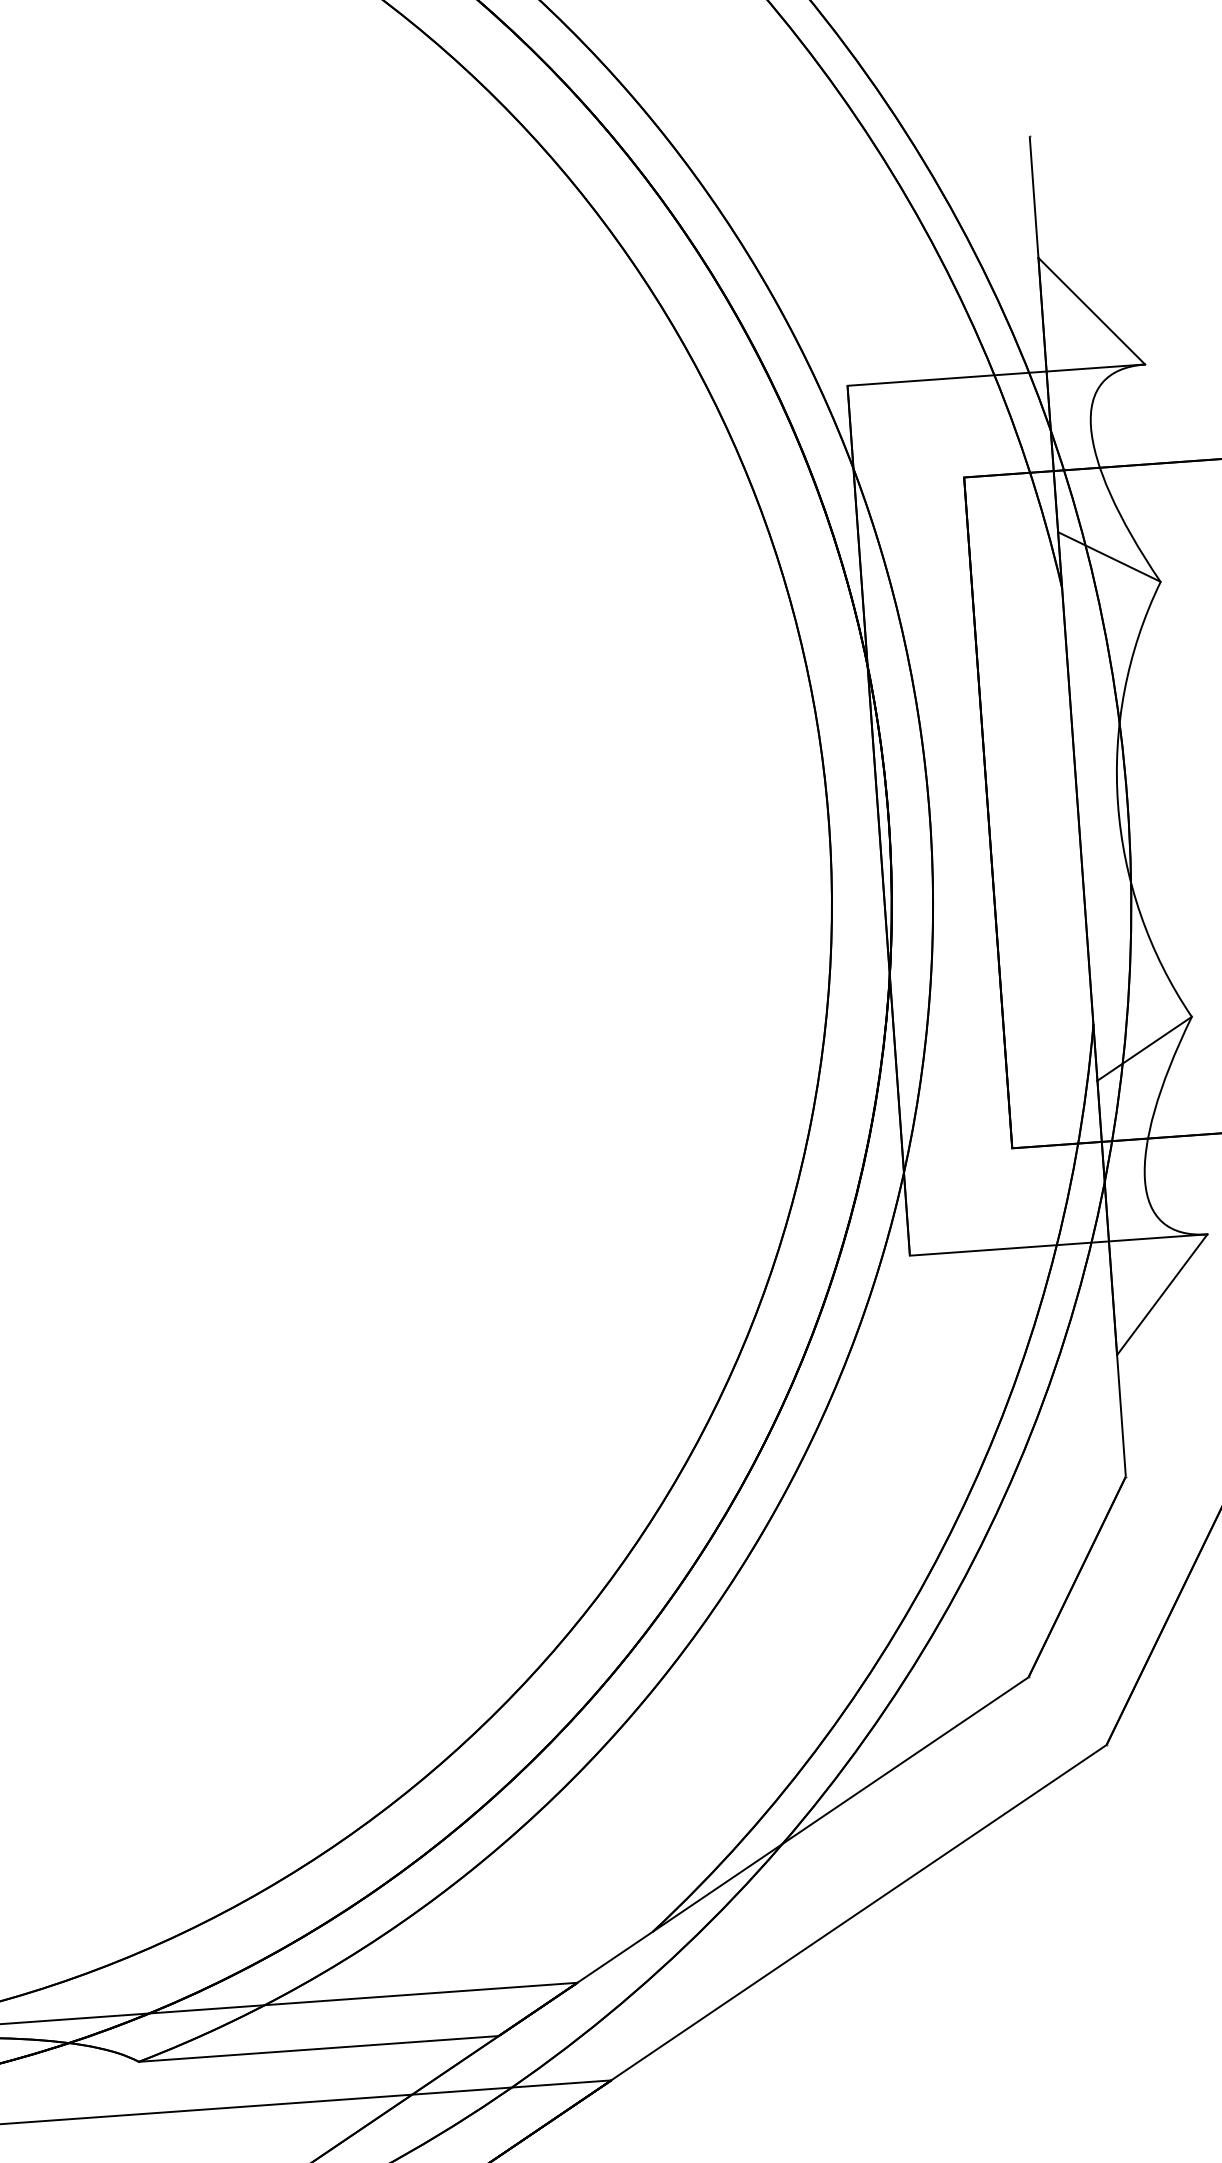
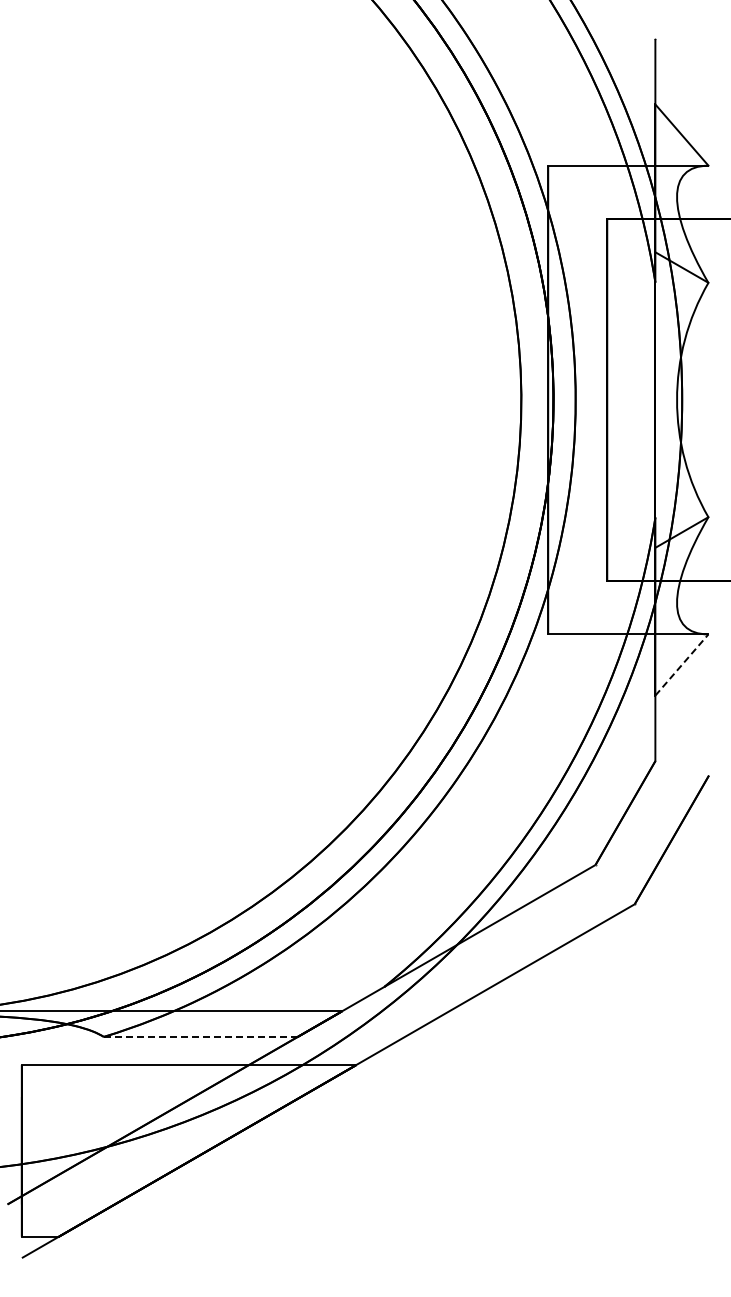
line: (1161, 1295) -> (681, 665), solid -> dashed
line: (318, 2048) -> (200, 1036), solid -> dashed

